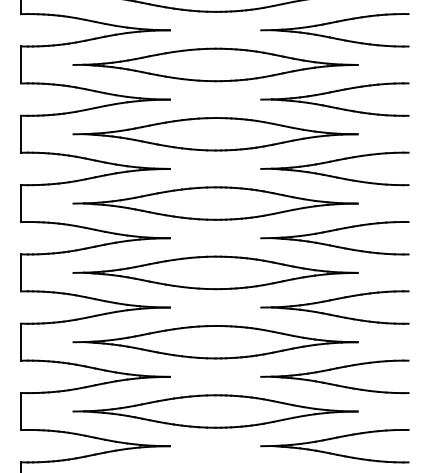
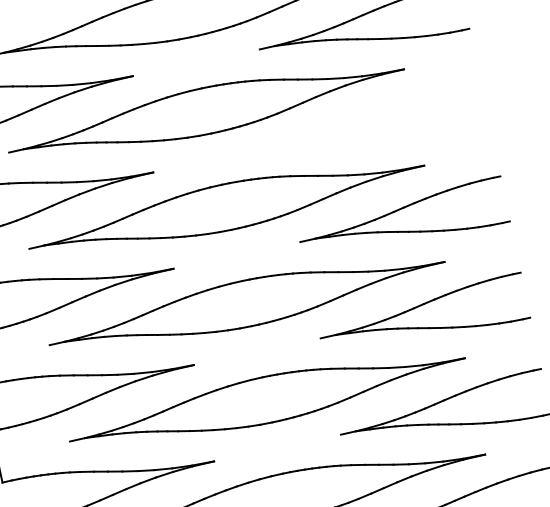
part: (331, 93) -> (375, 116), removed

